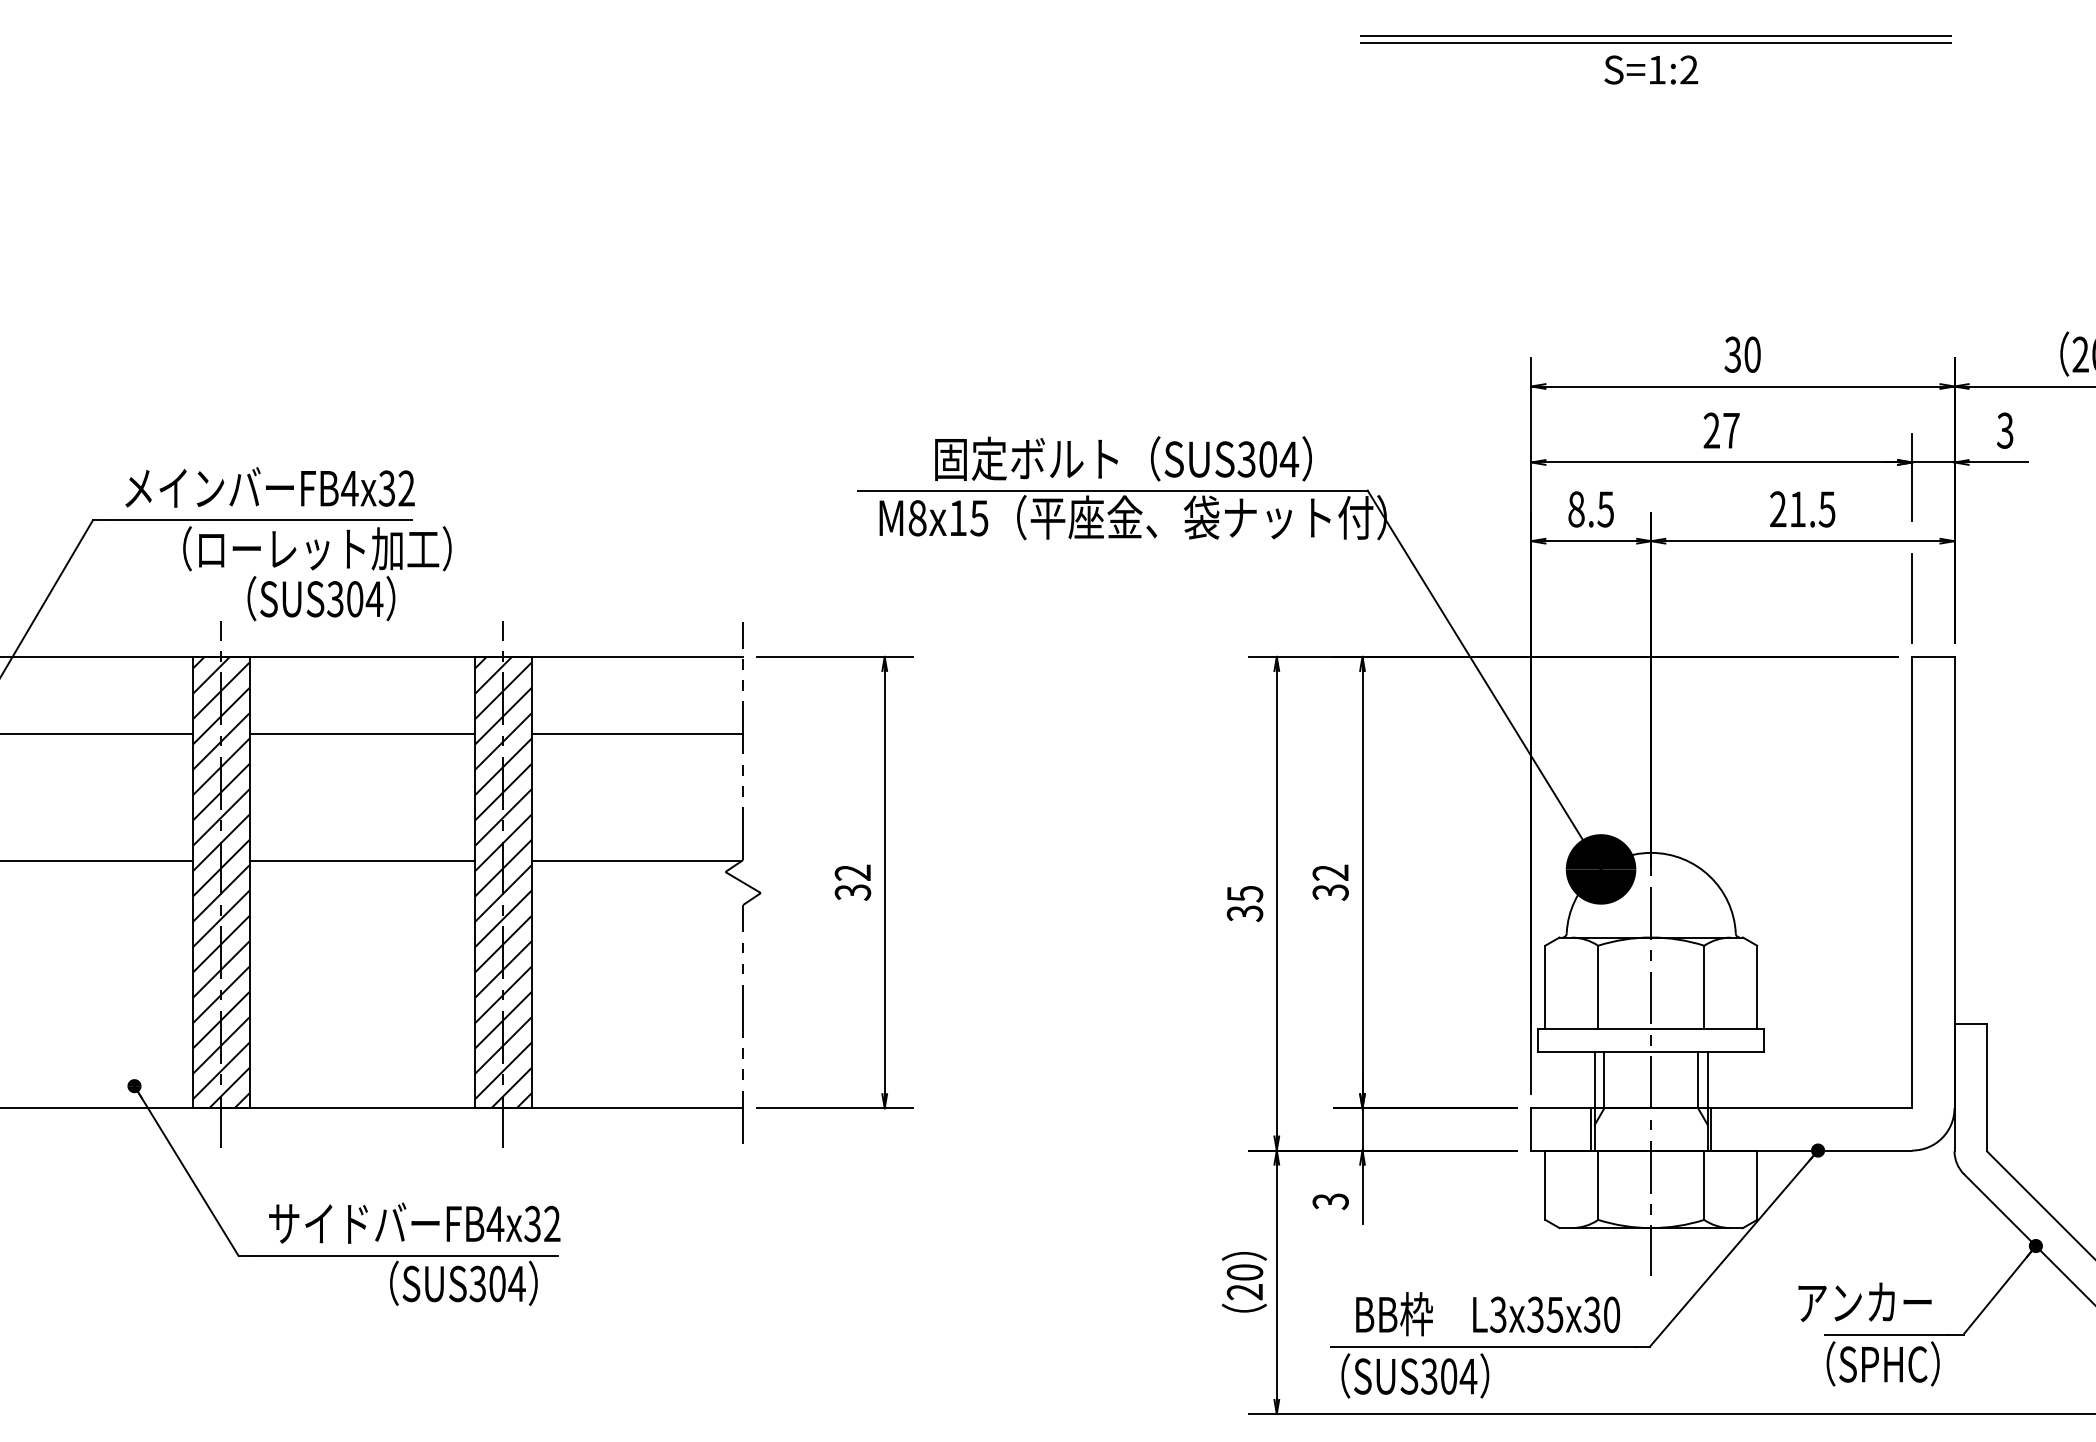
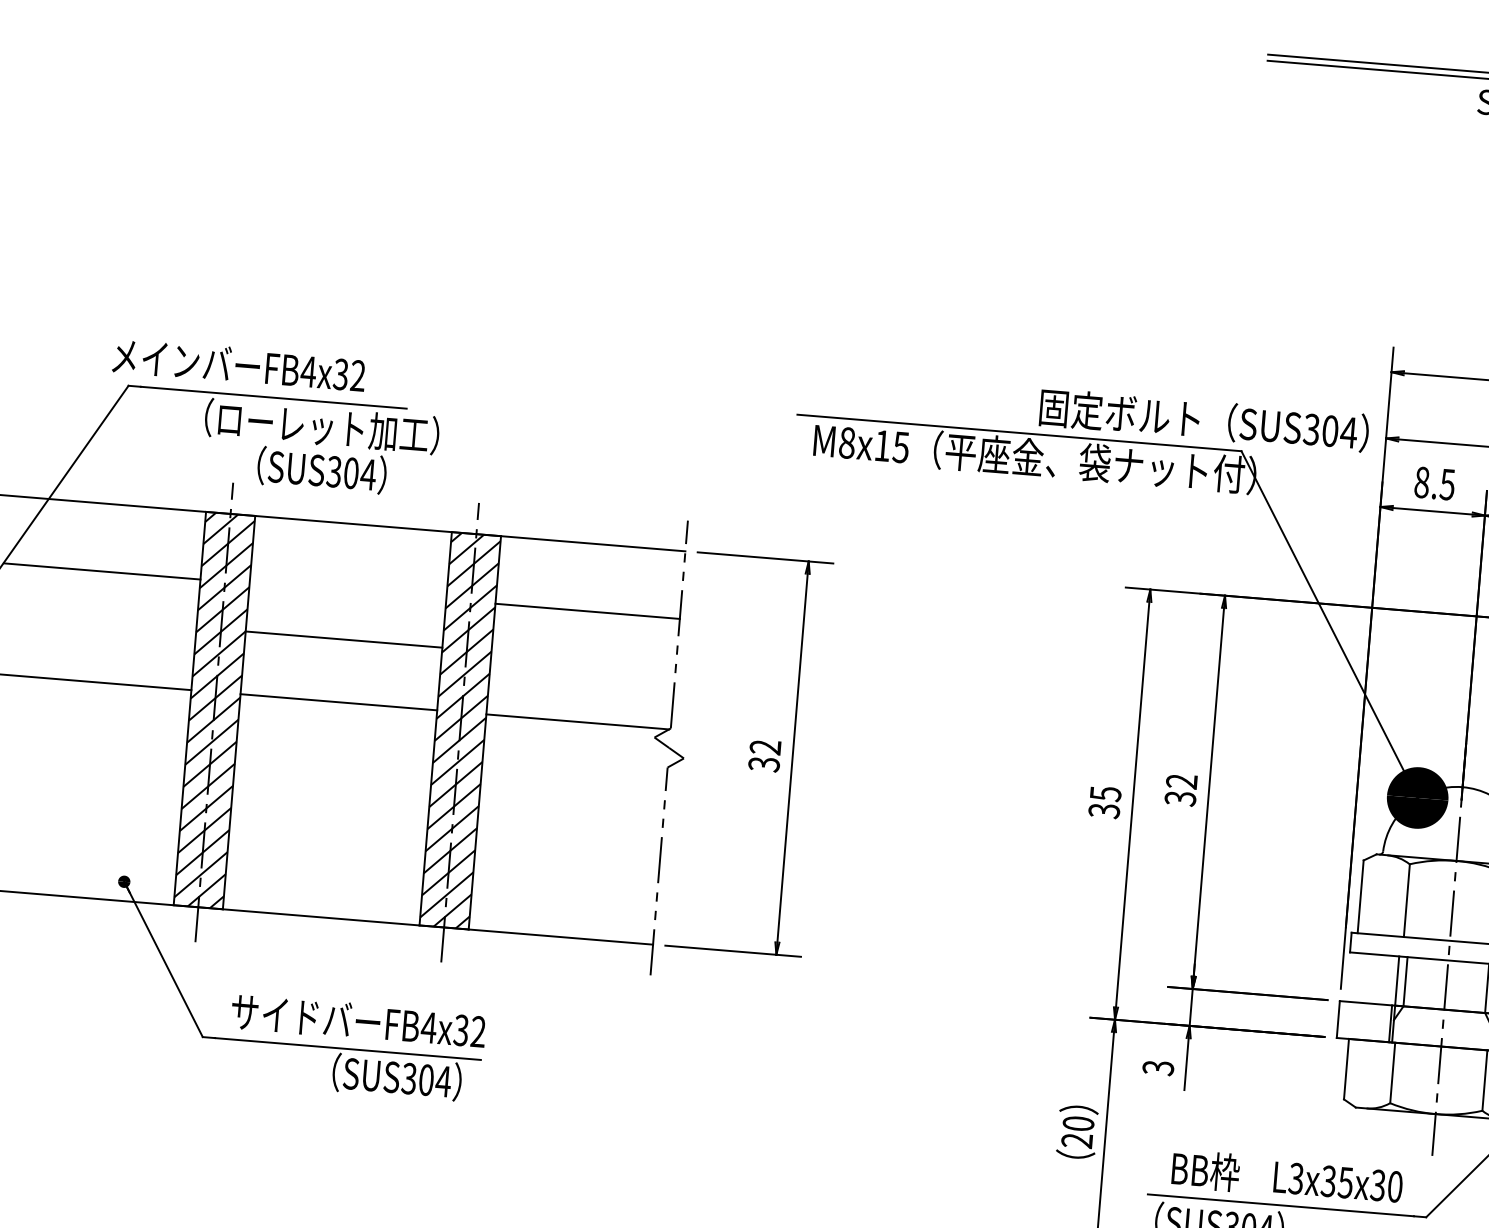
text: (1123, 458) -> (1204, 419), moved
text: (269, 487) -> (238, 365), moved
line: (362, 734) -> (344, 639), moved

